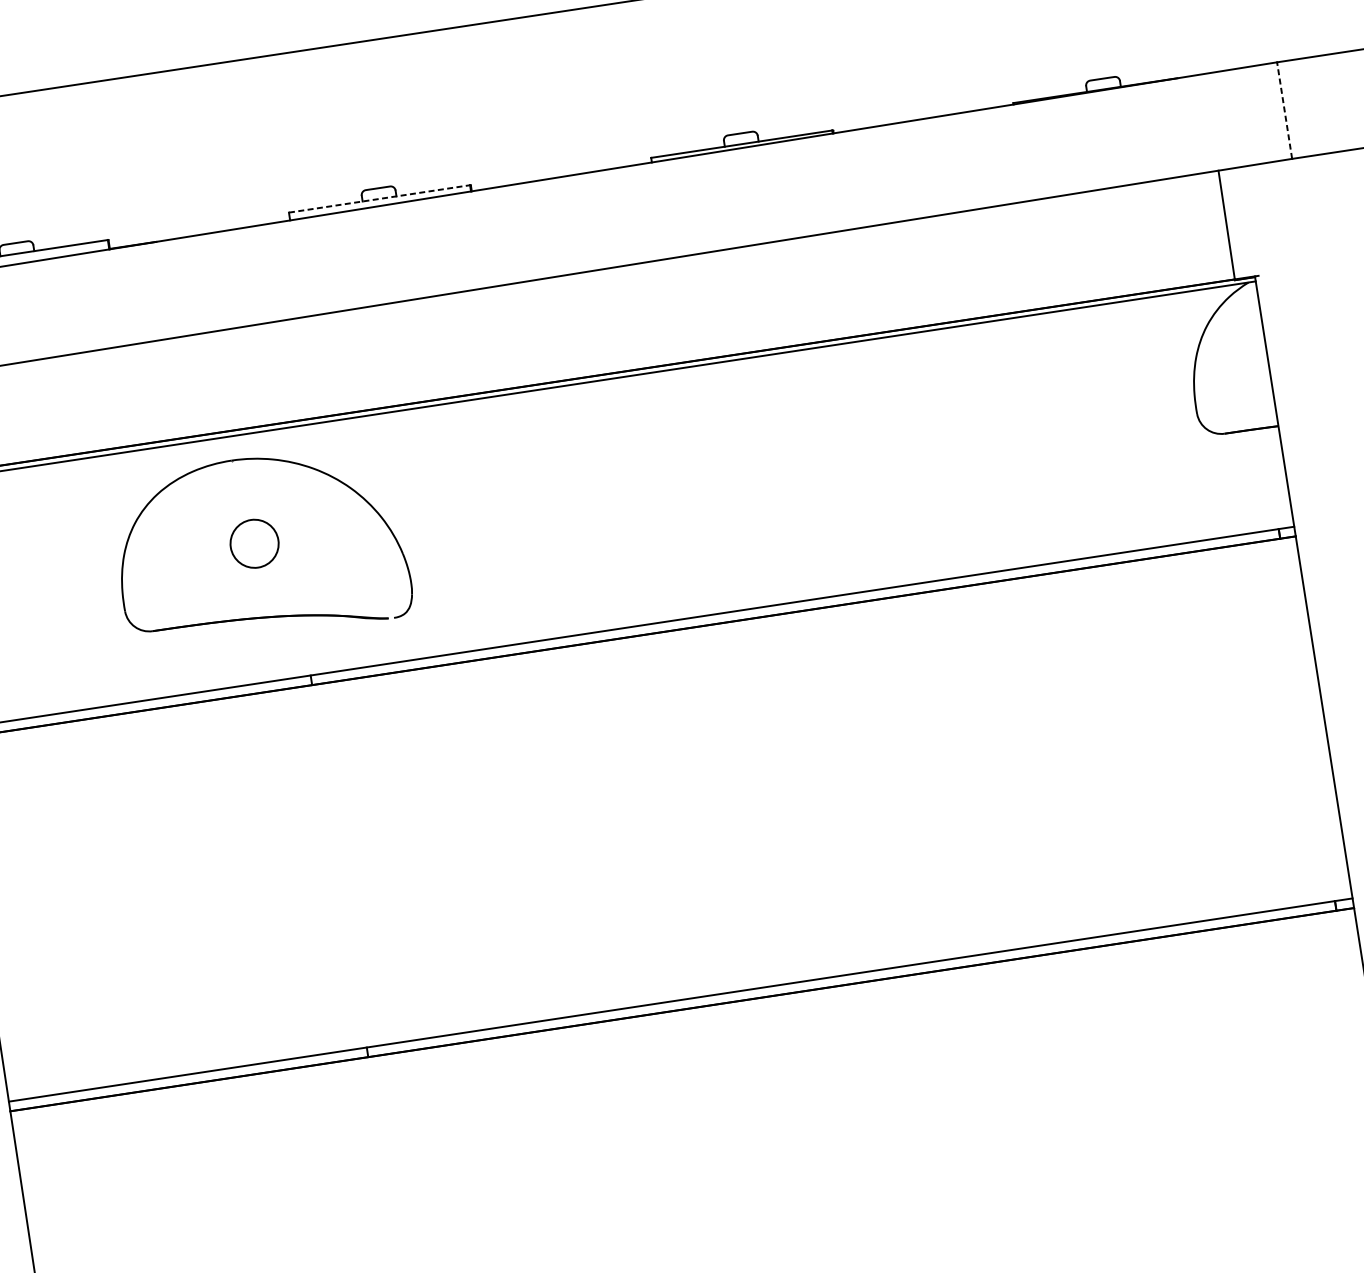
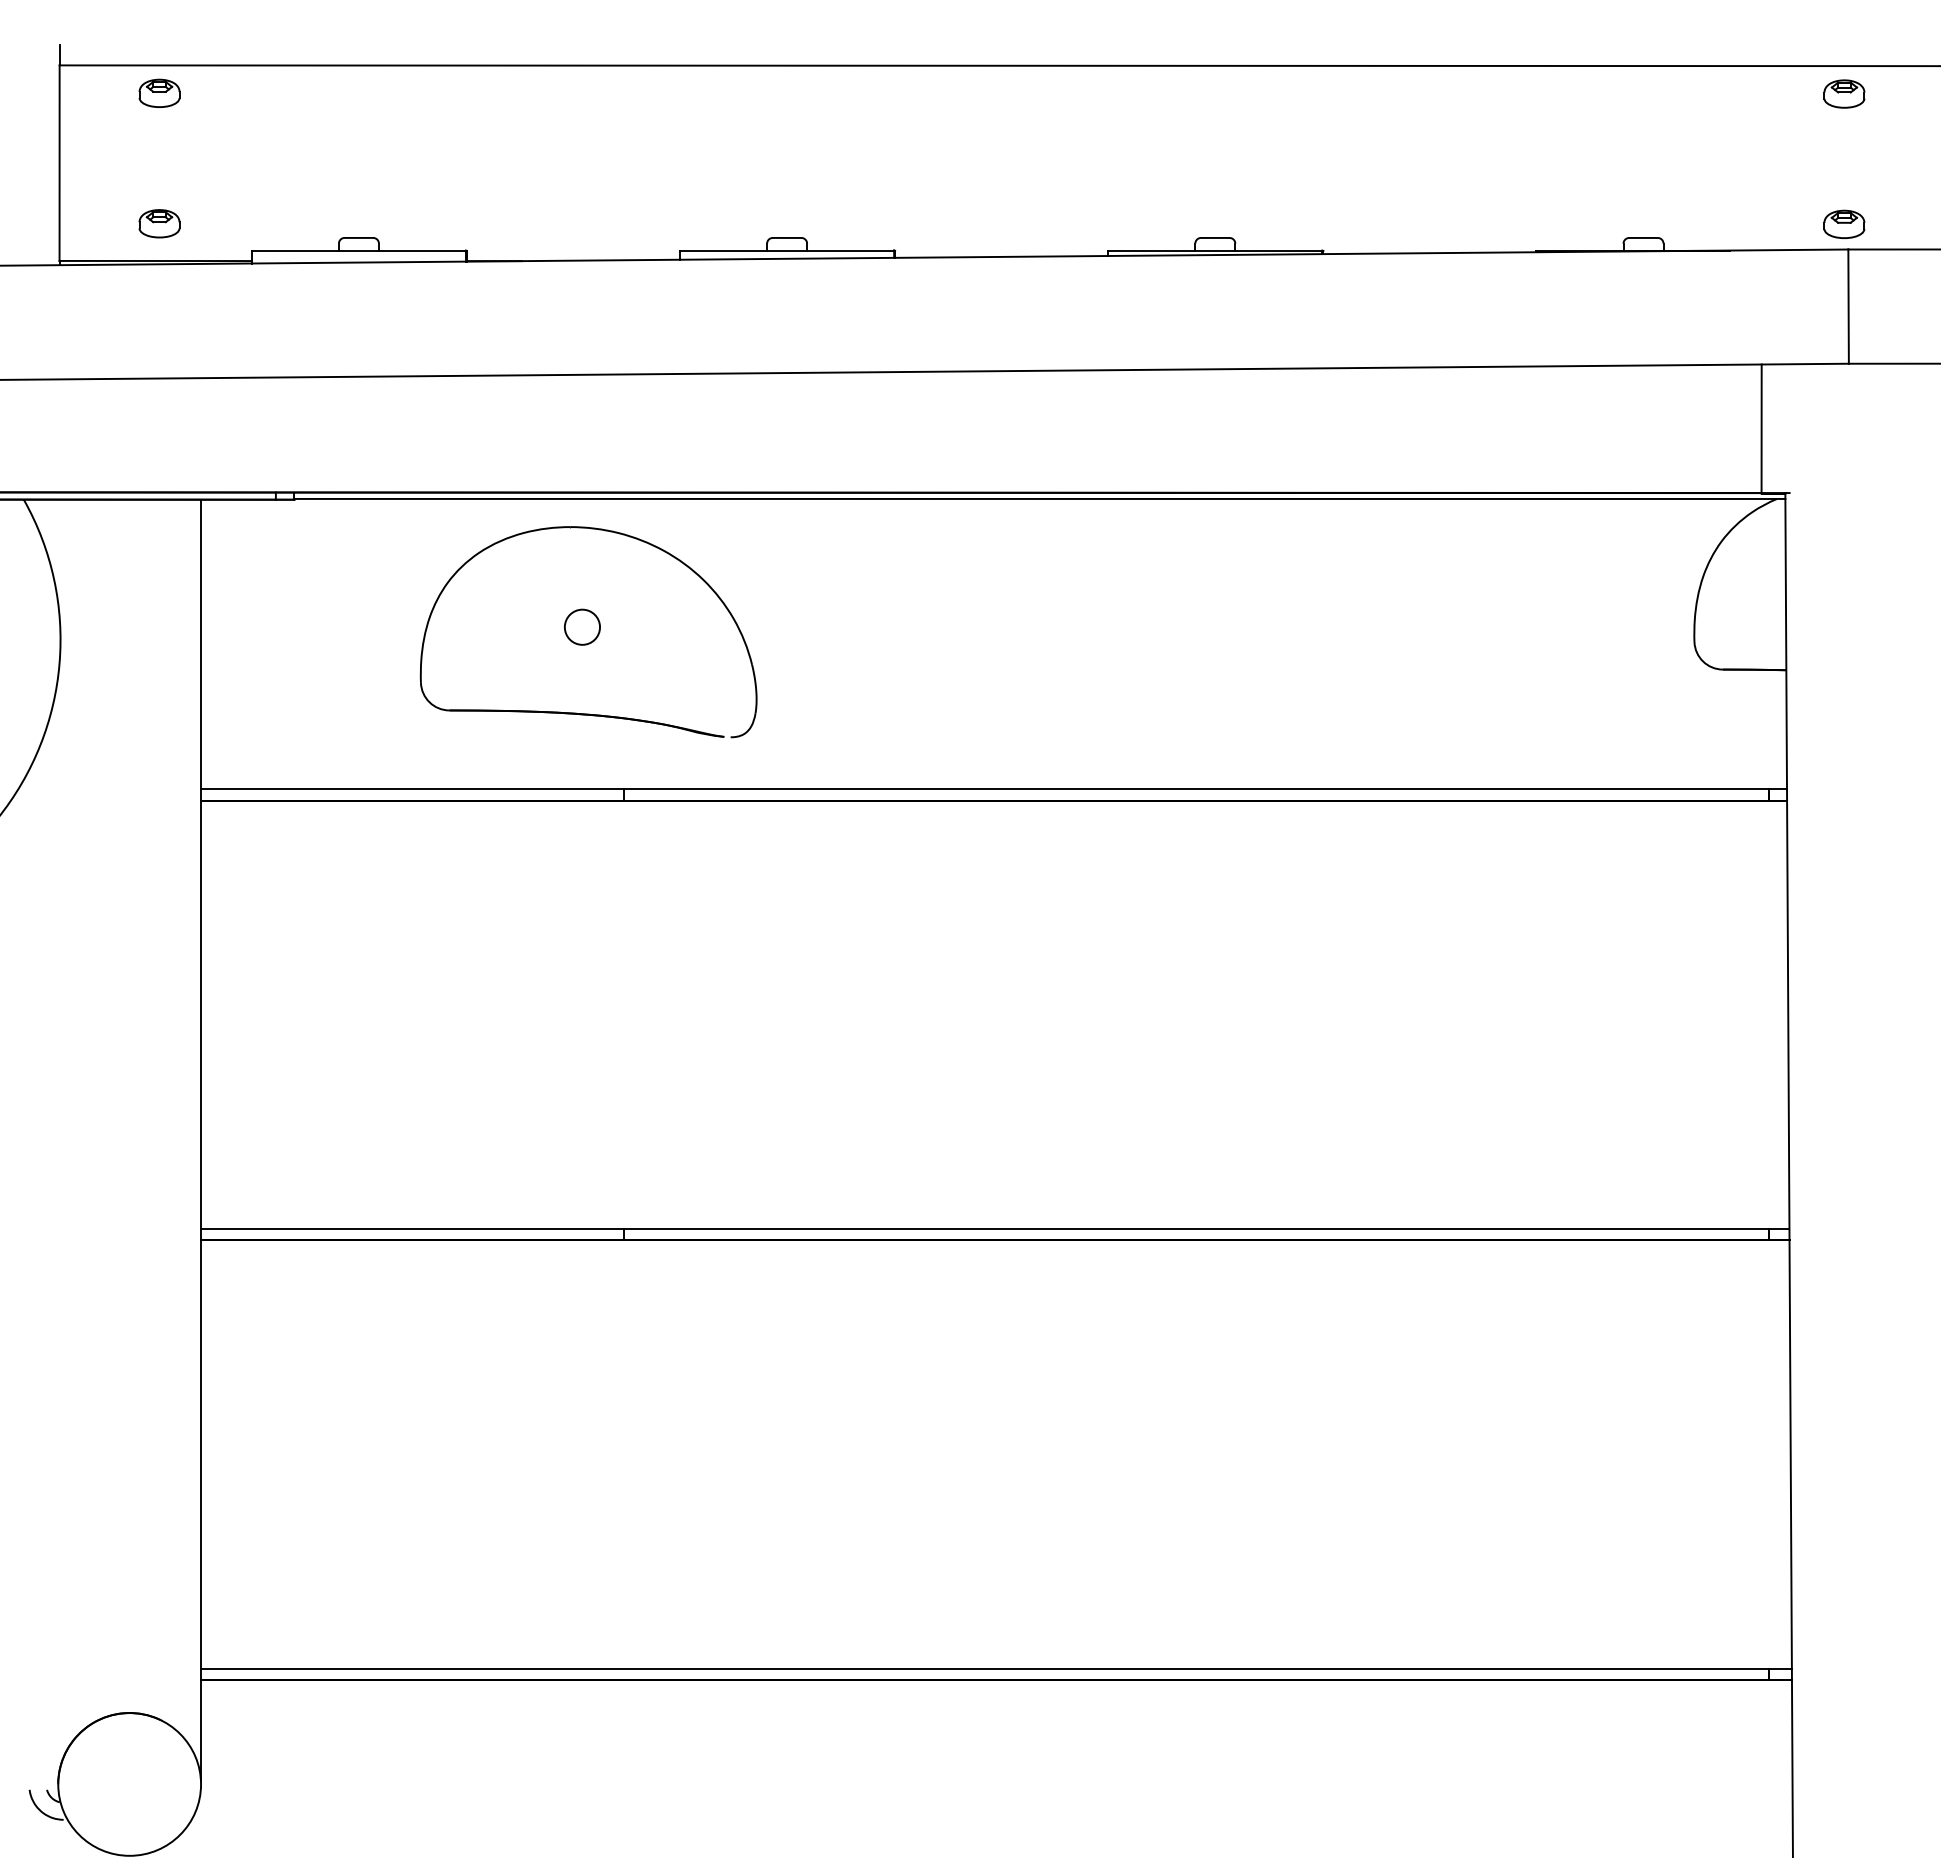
part: (1270, 40) -> (1844, 223), added
line: (1284, 110) -> (1848, 306), dashed -> solid
line: (379, 198) -> (787, 250), dashed -> solid
circle: (254, 543) -> (582, 626), size x0.62

